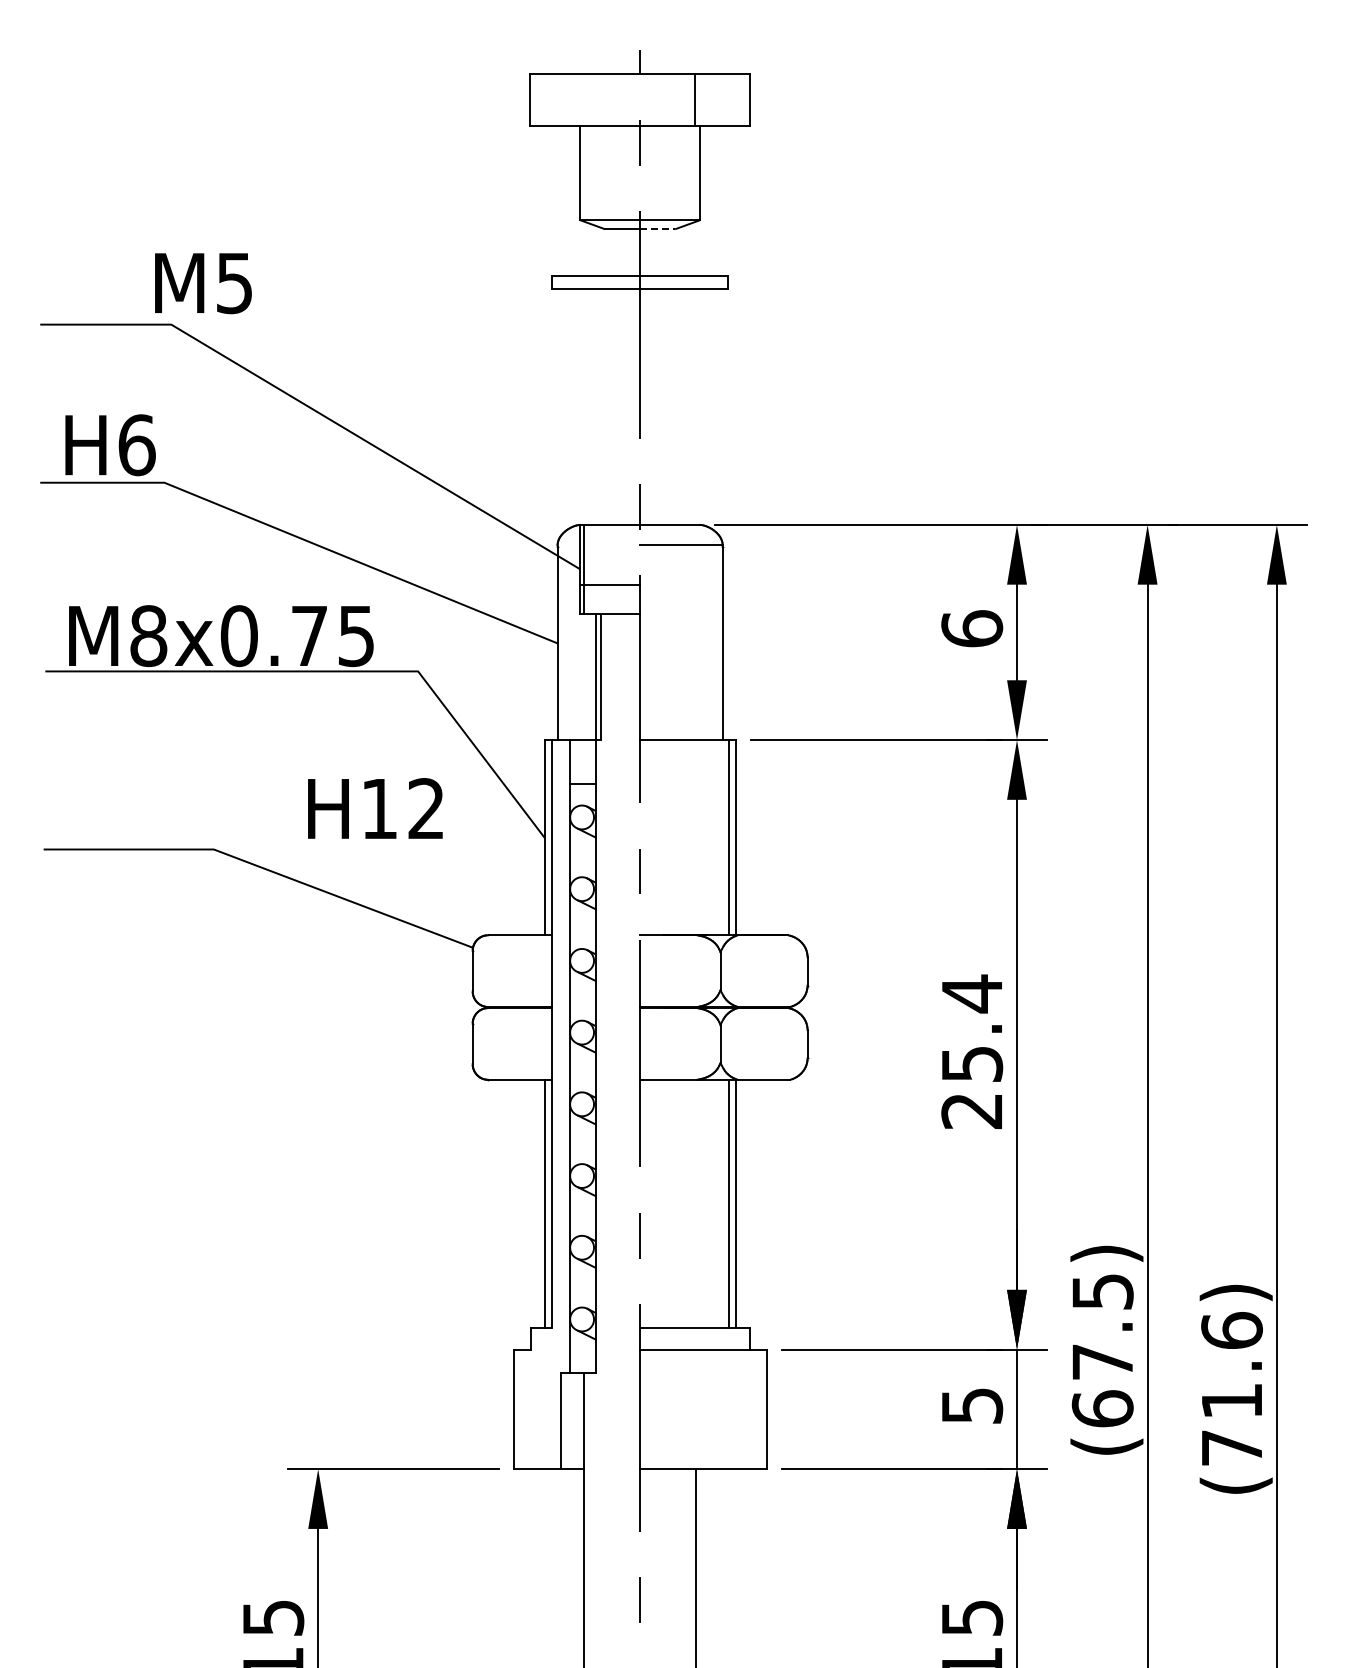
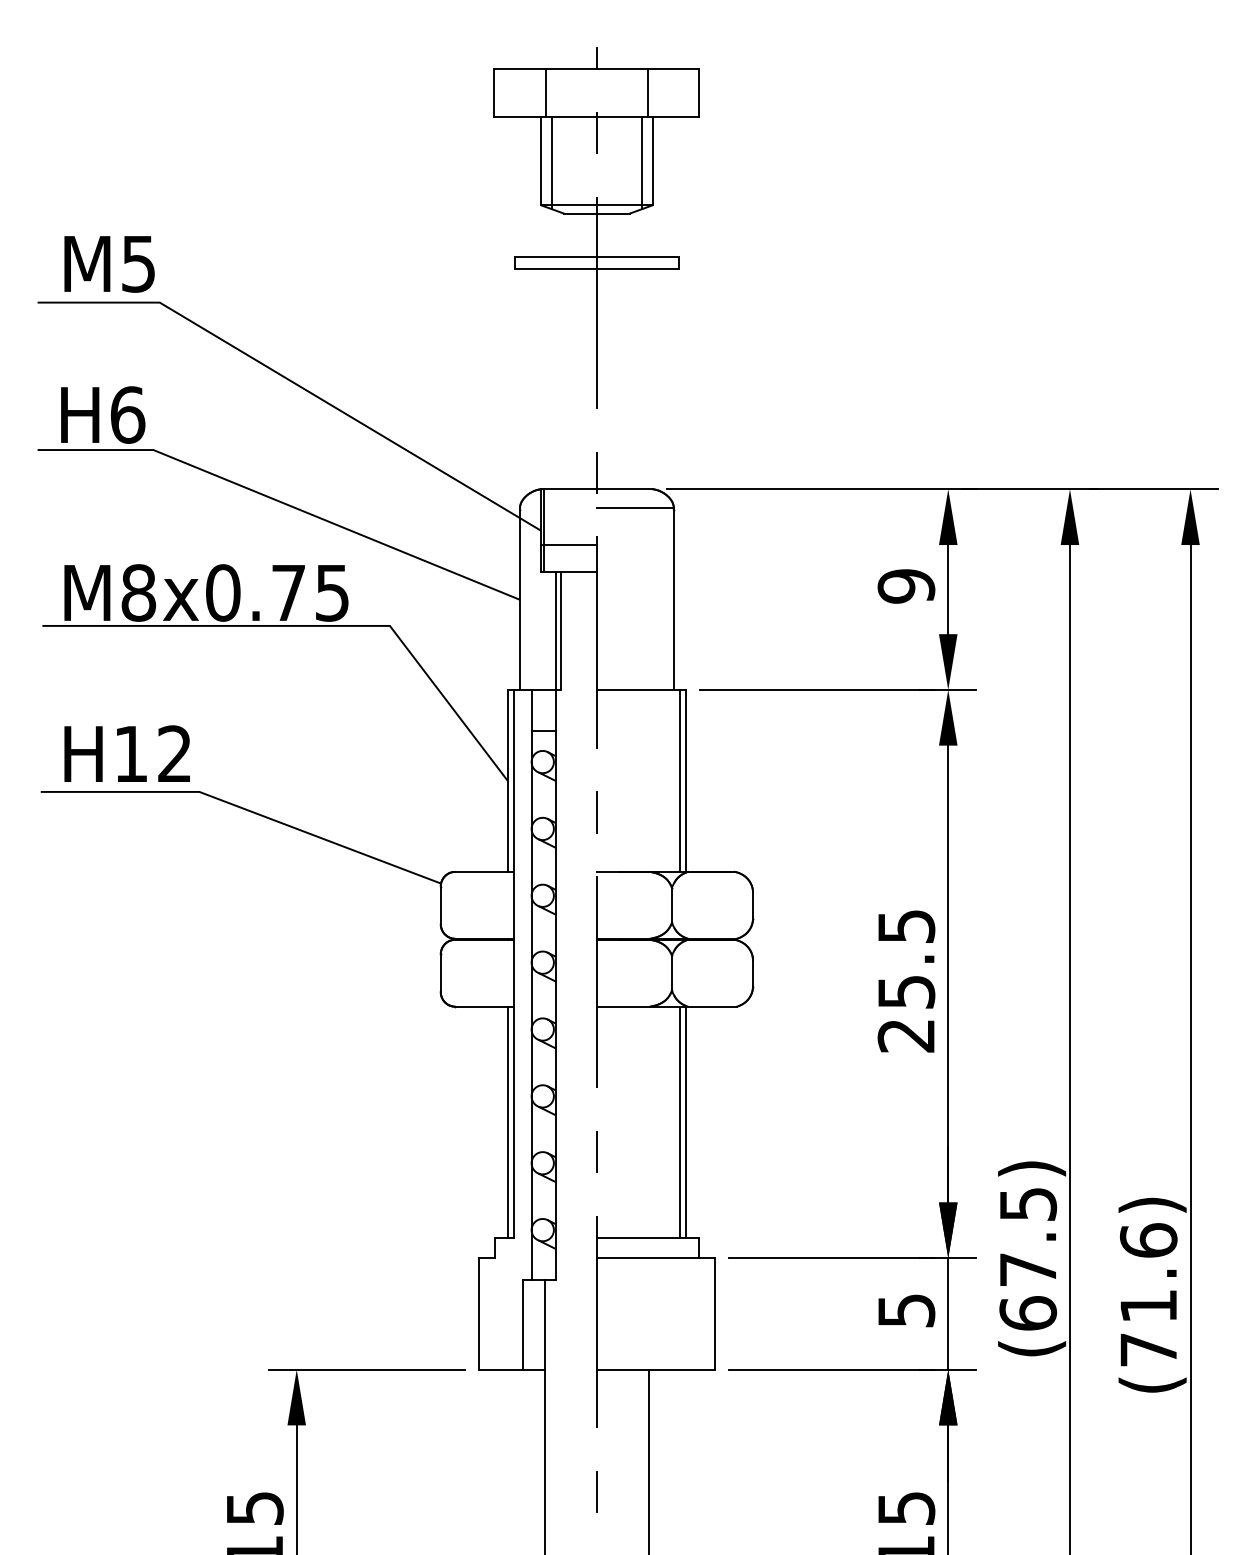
line: (585, 99) -> (545, 92), added
line: (591, 174) -> (551, 162), added
line: (688, 174) -> (641, 162), added
line: (658, 229) -> (614, 213), dashed -> solid
text: (203, 283) -> (109, 264), moved
text: (972, 628) -> (906, 585), 6 -> 9
text: (375, 808) -> (127, 753), moved
text: (972, 993) -> (906, 926), 25.4 -> 25.5

